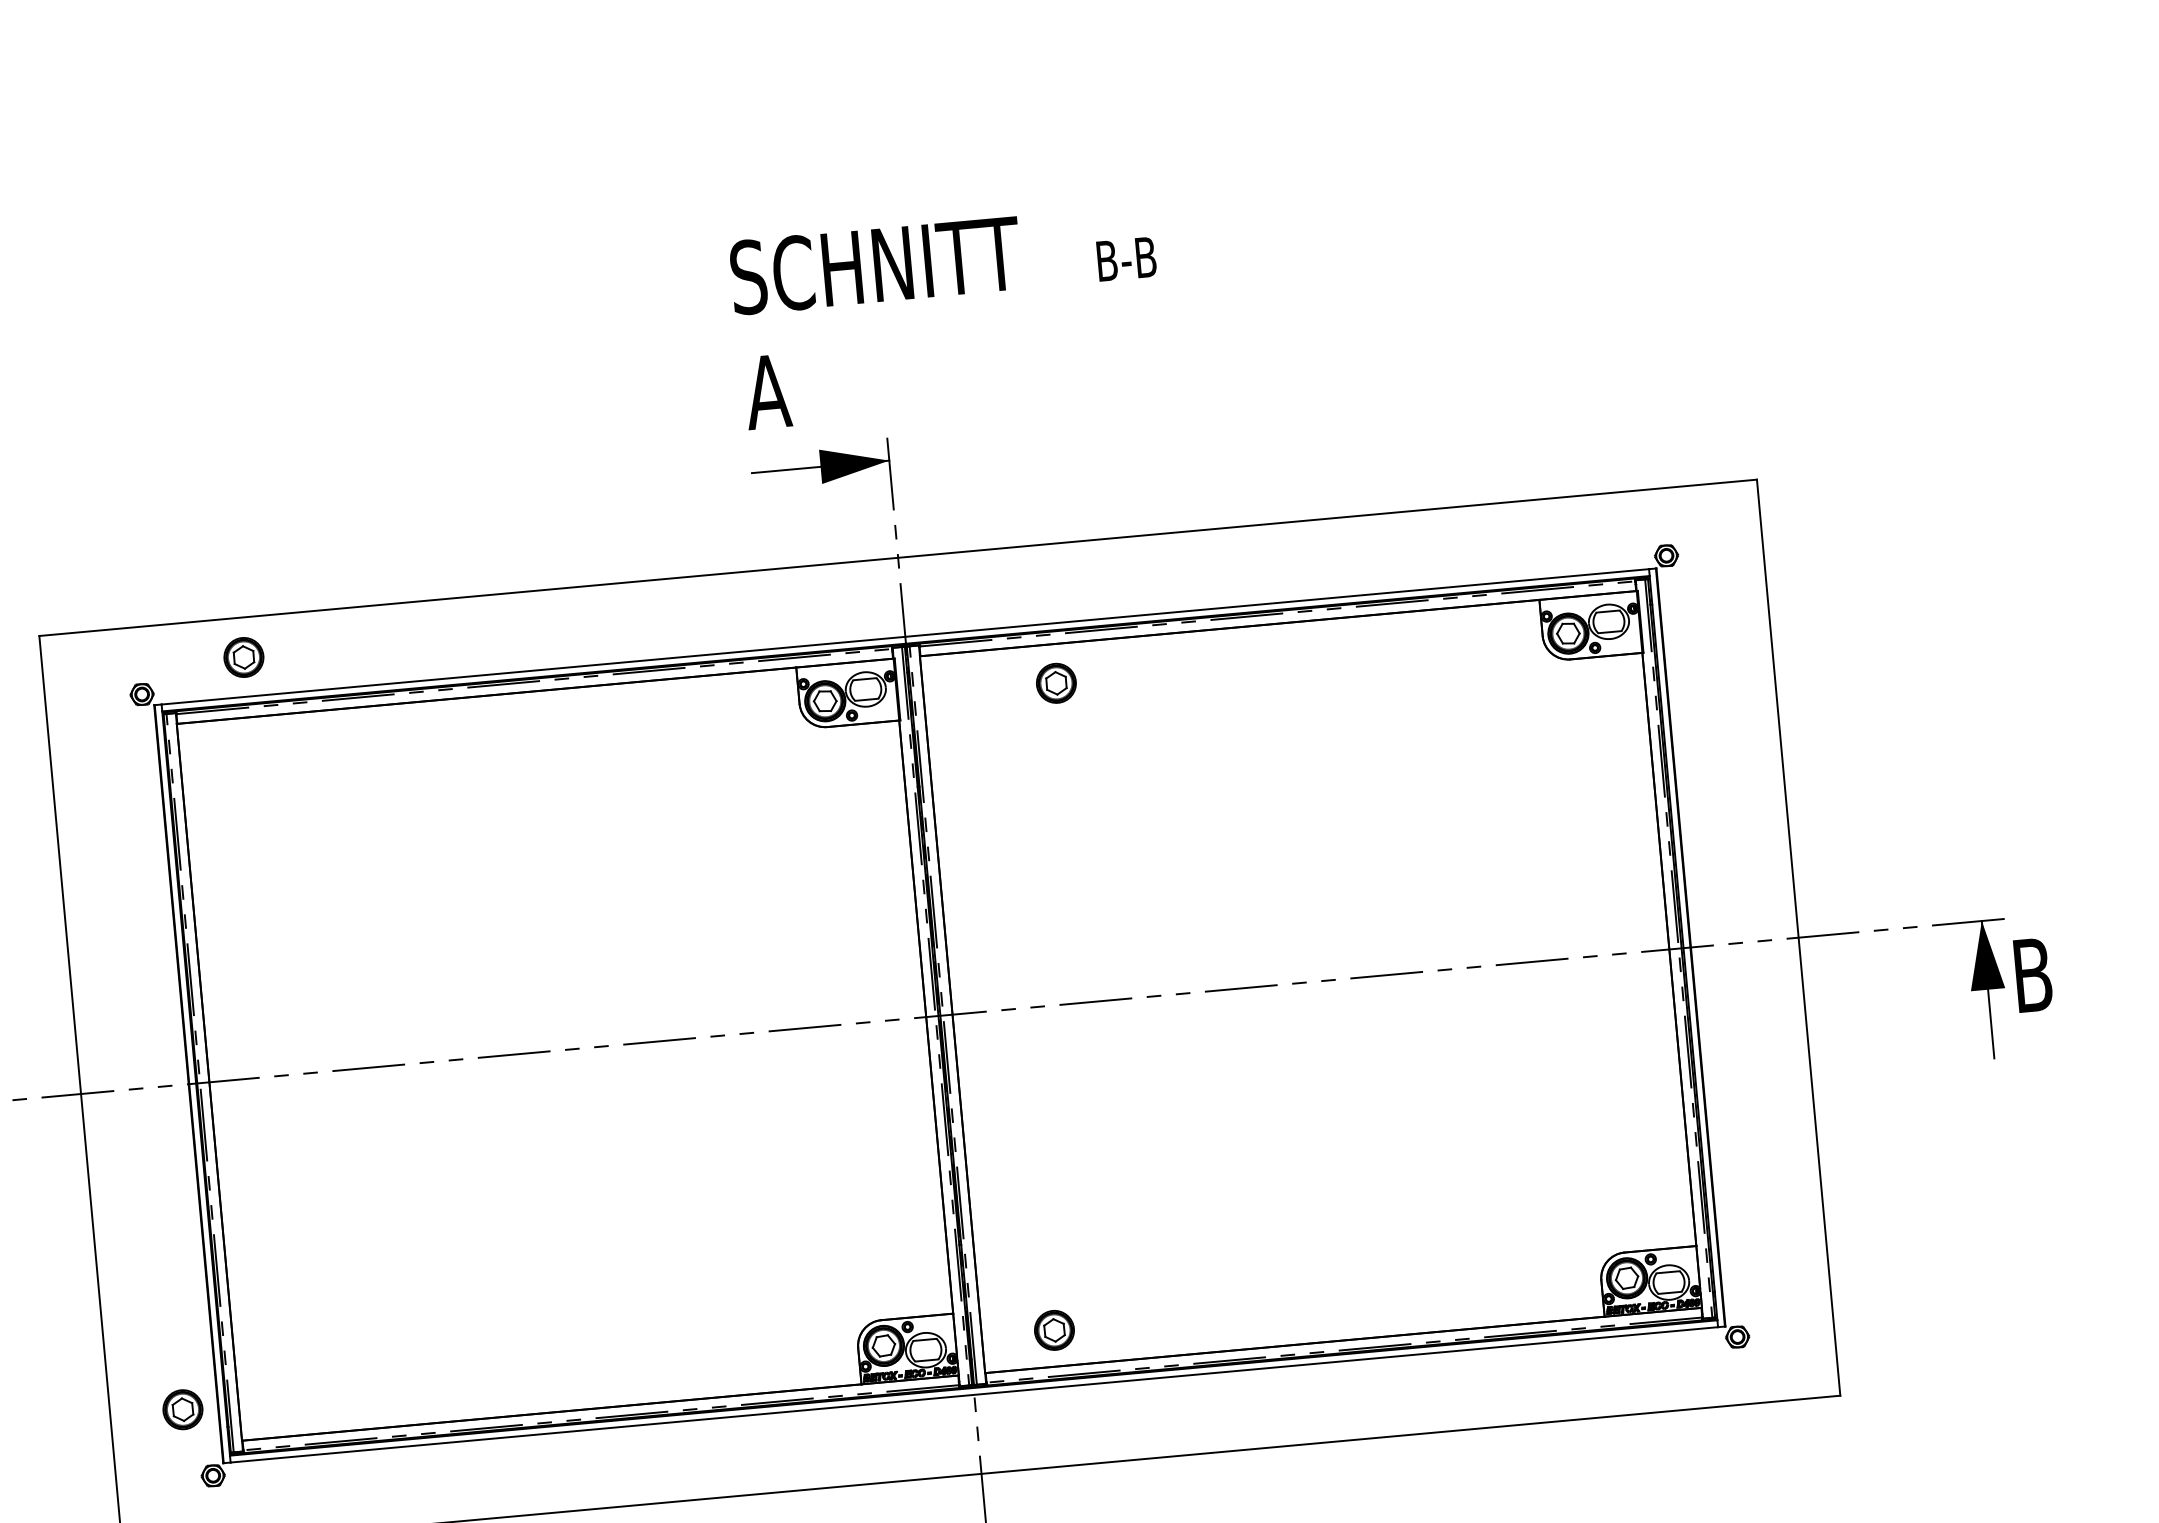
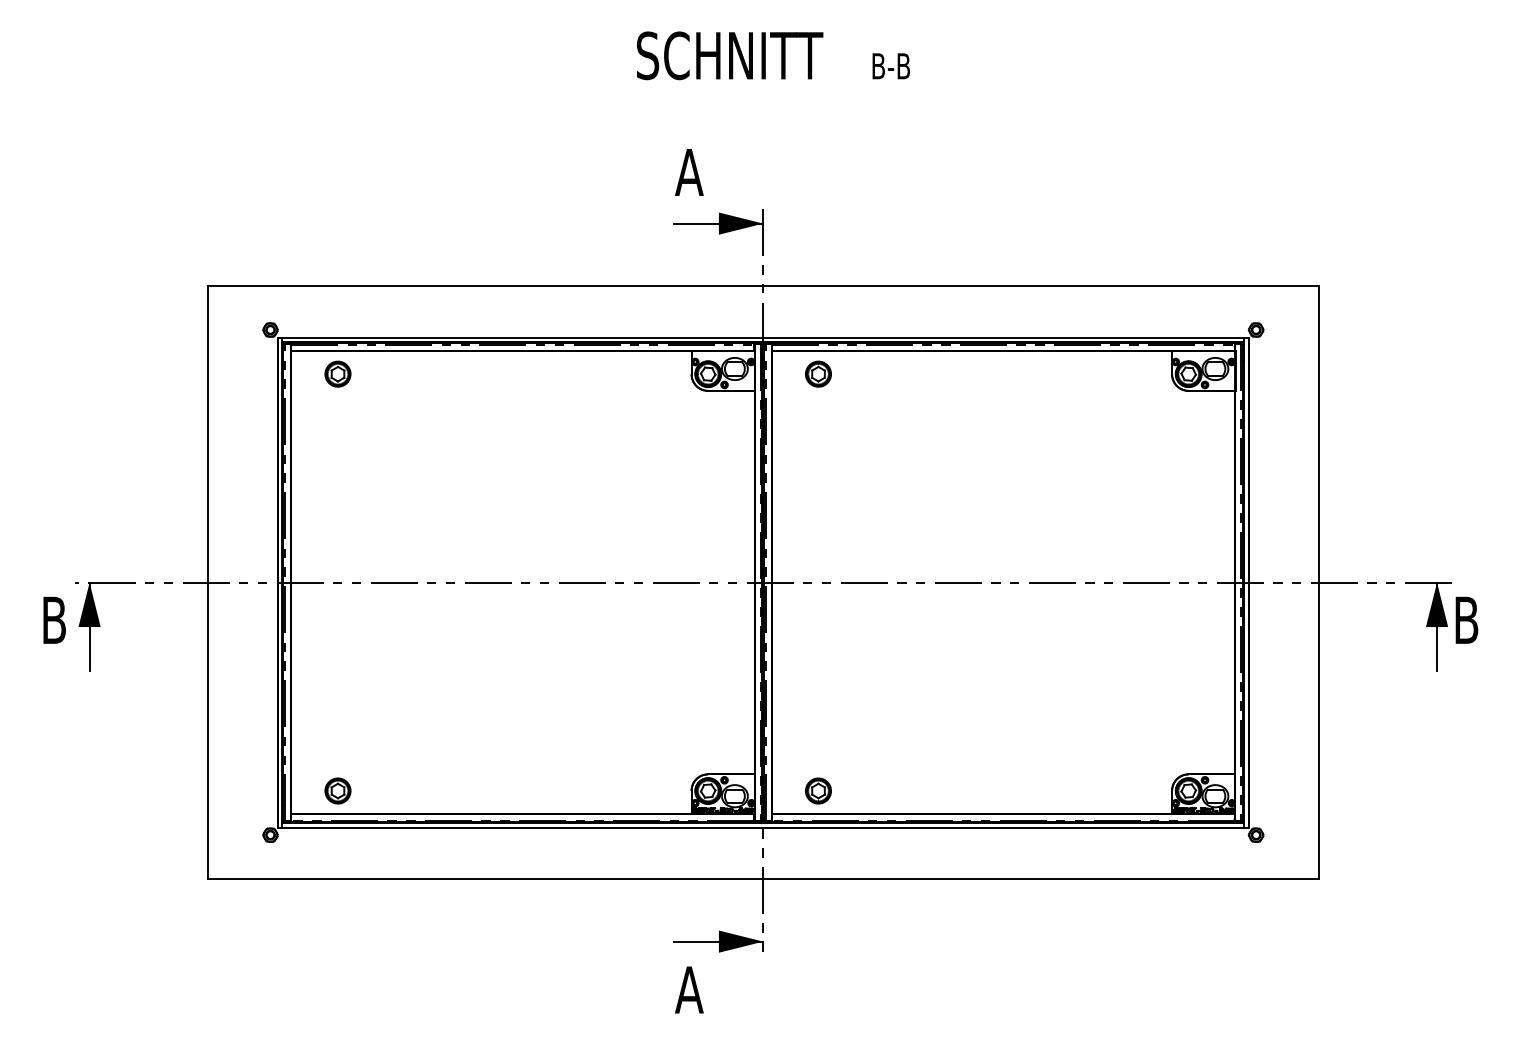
text: (942, 259) -> (773, 55), moved
part: (243, 656) -> (337, 373), moved
part: (1056, 682) -> (818, 373), moved
part: (182, 1408) -> (337, 790), moved

